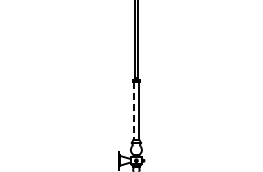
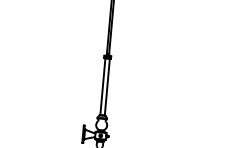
line: (134, 111) -> (103, 87), dashed -> solid

